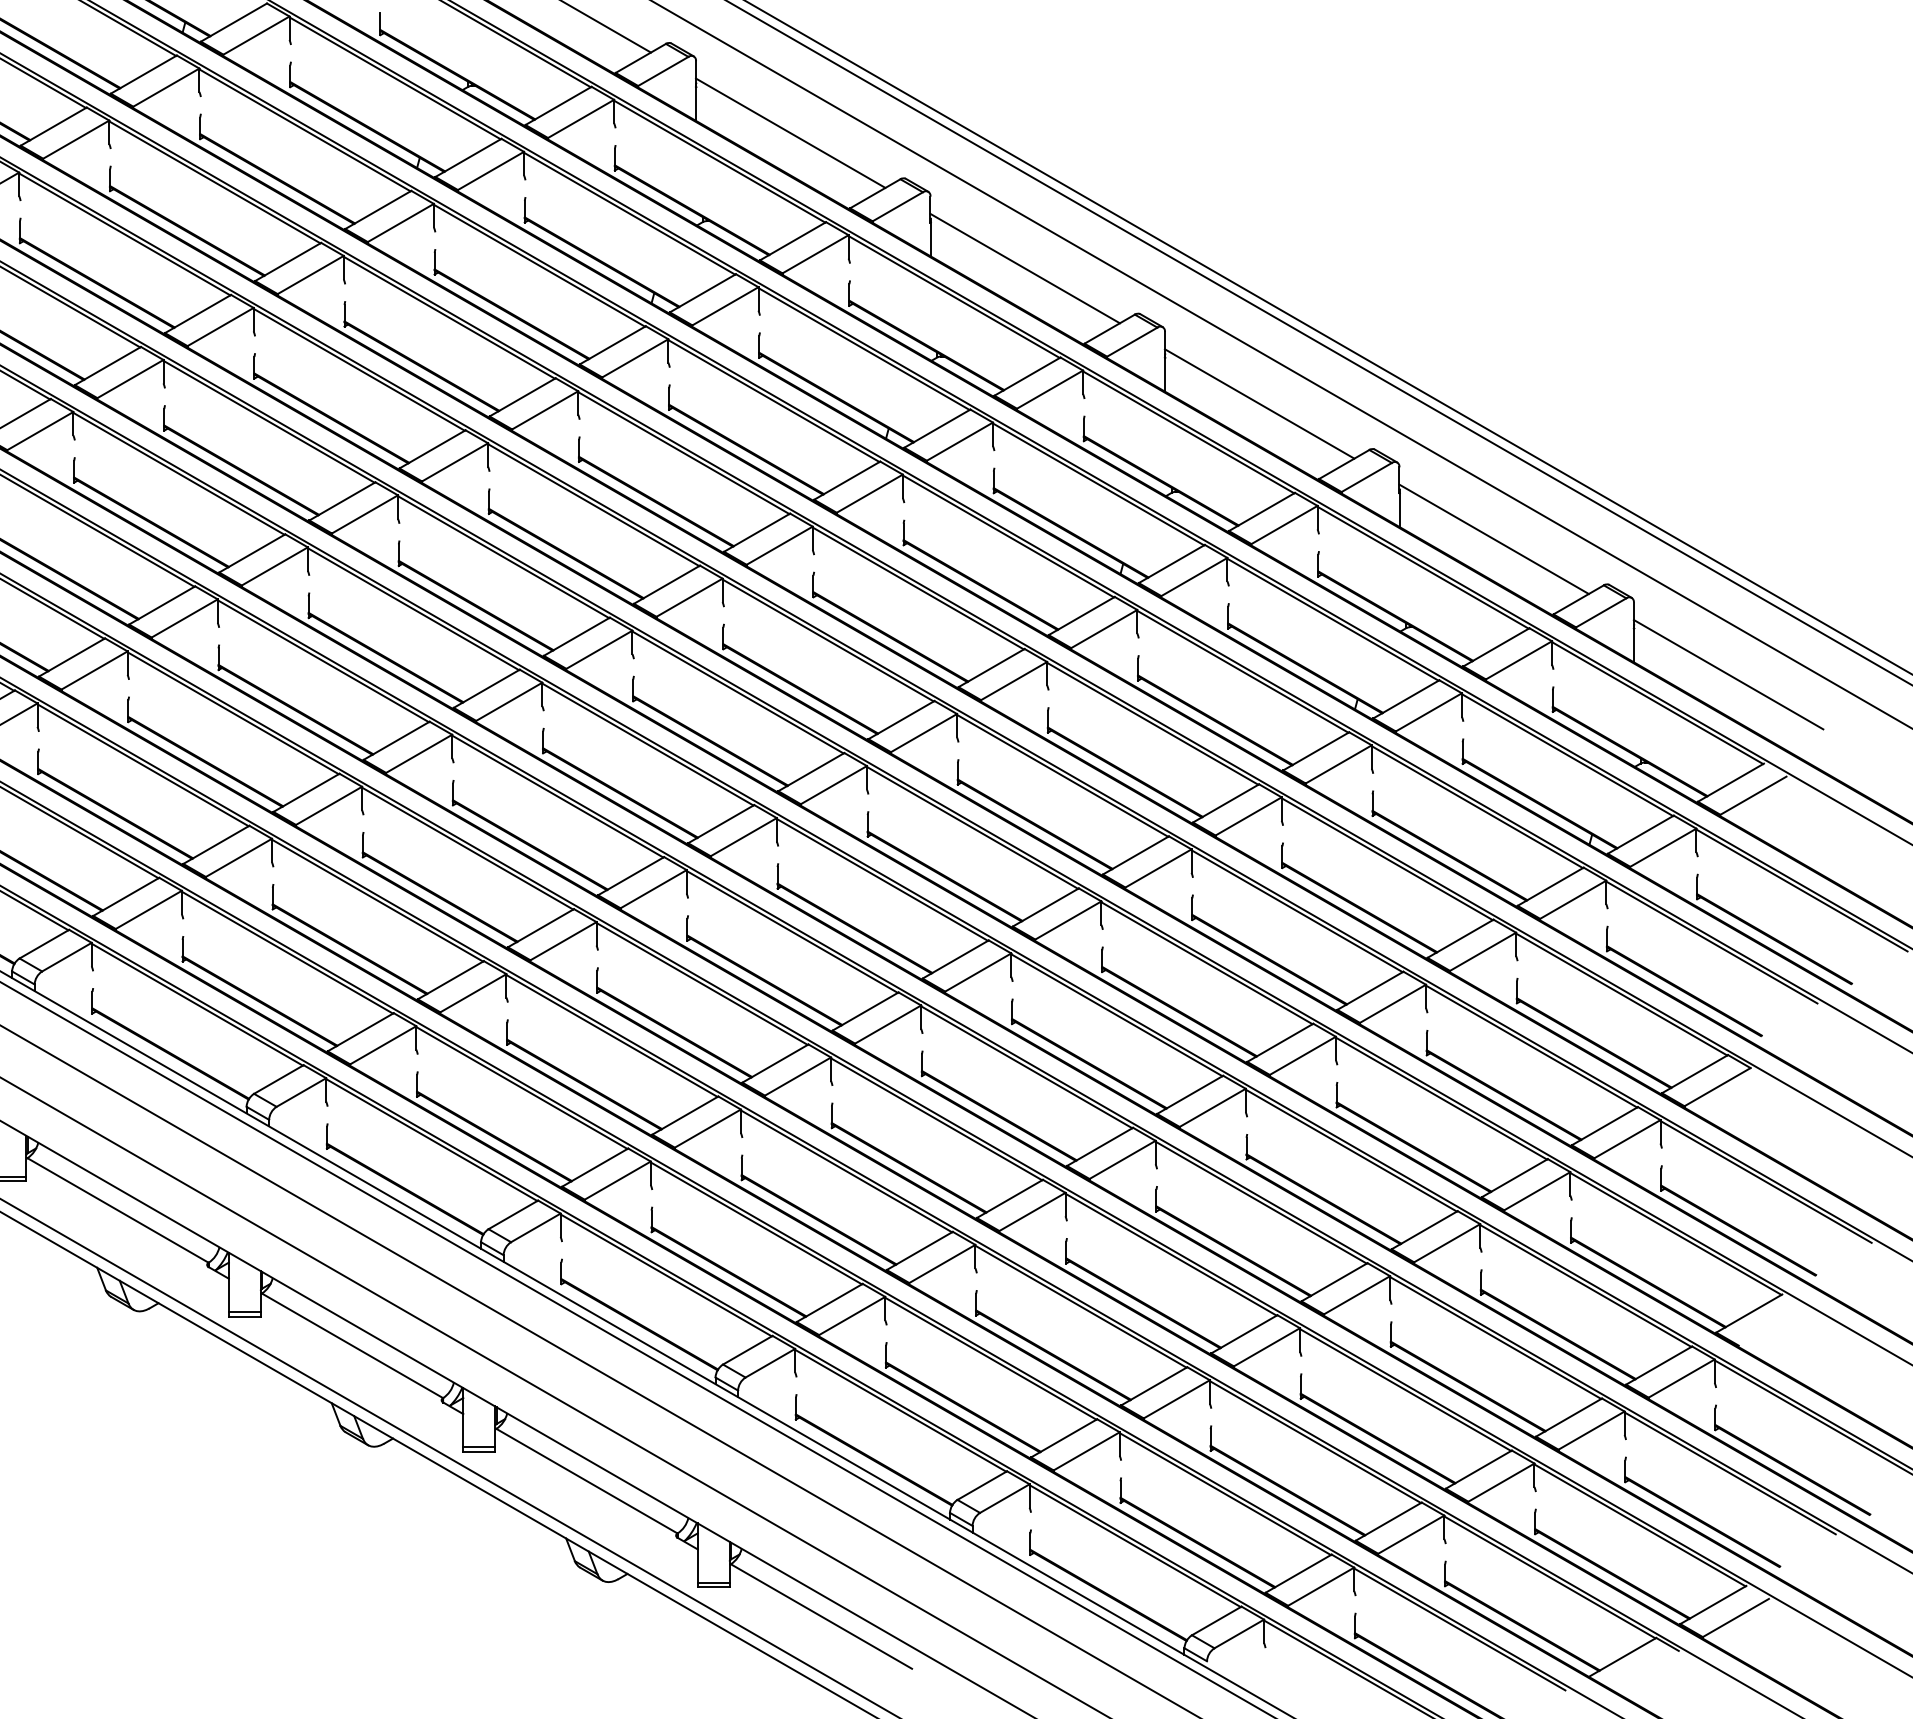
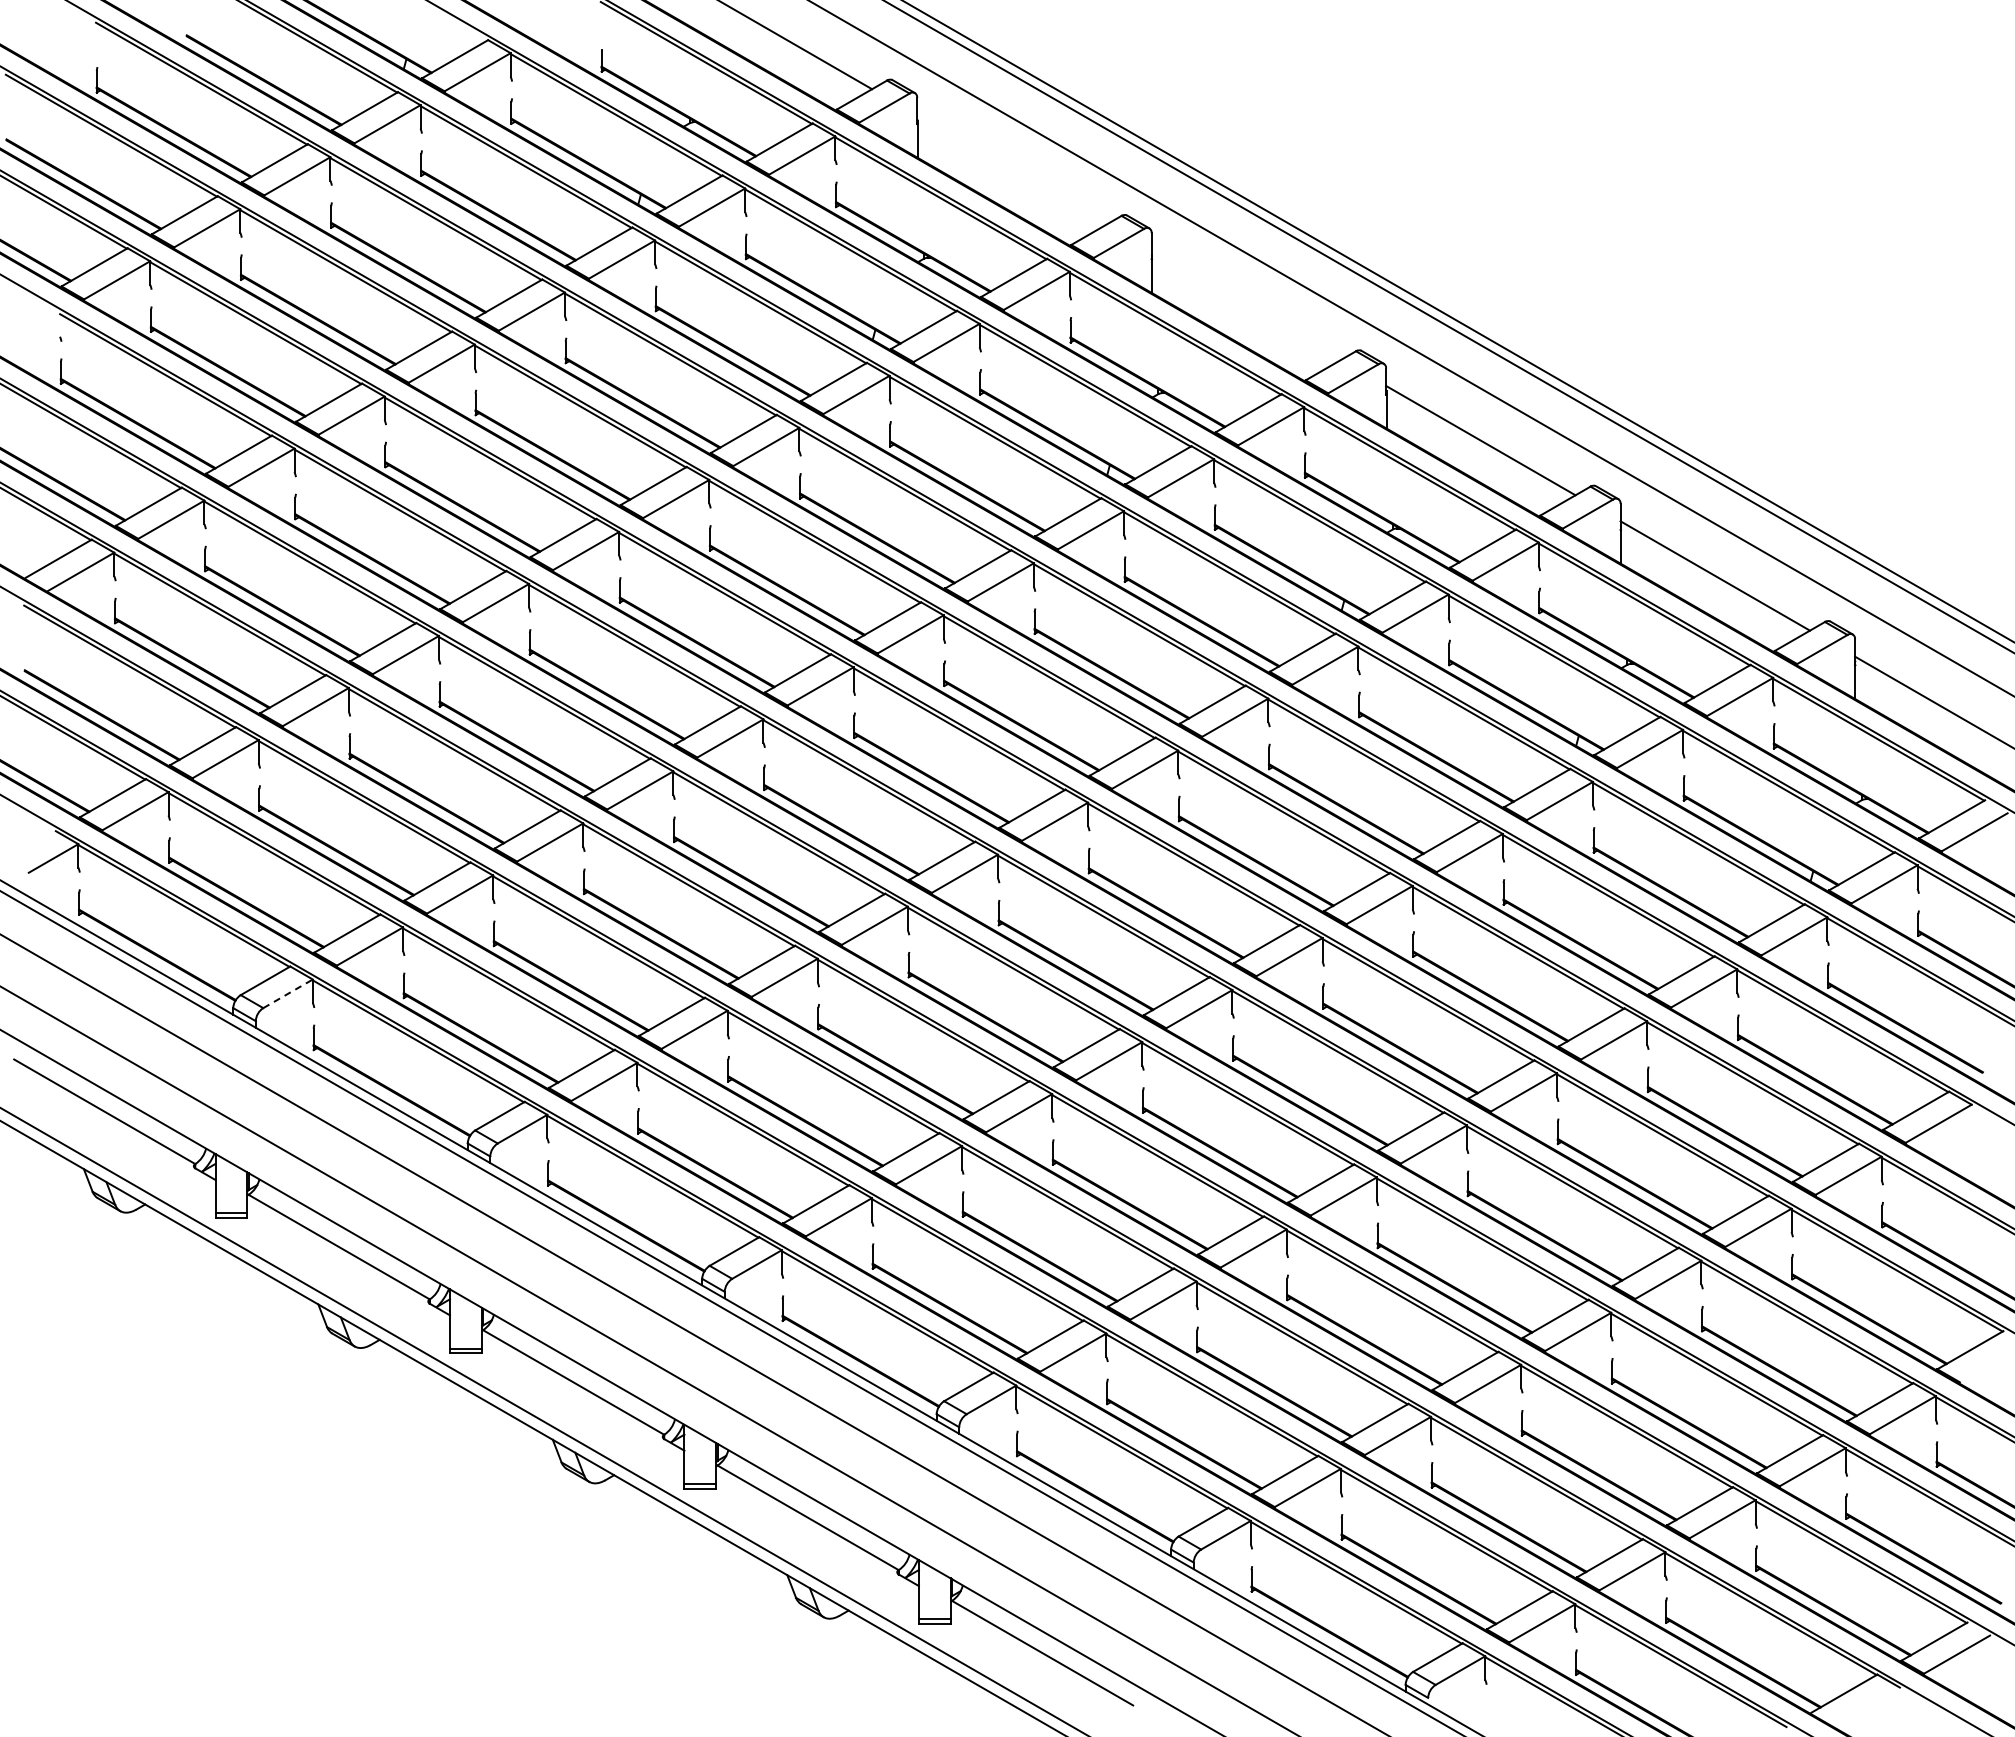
line: (790, 132) -> (1011, 169), removed
line: (1025, 267) -> (1246, 304), removed
line: (67, 956) -> (288, 993), solid -> dashed

